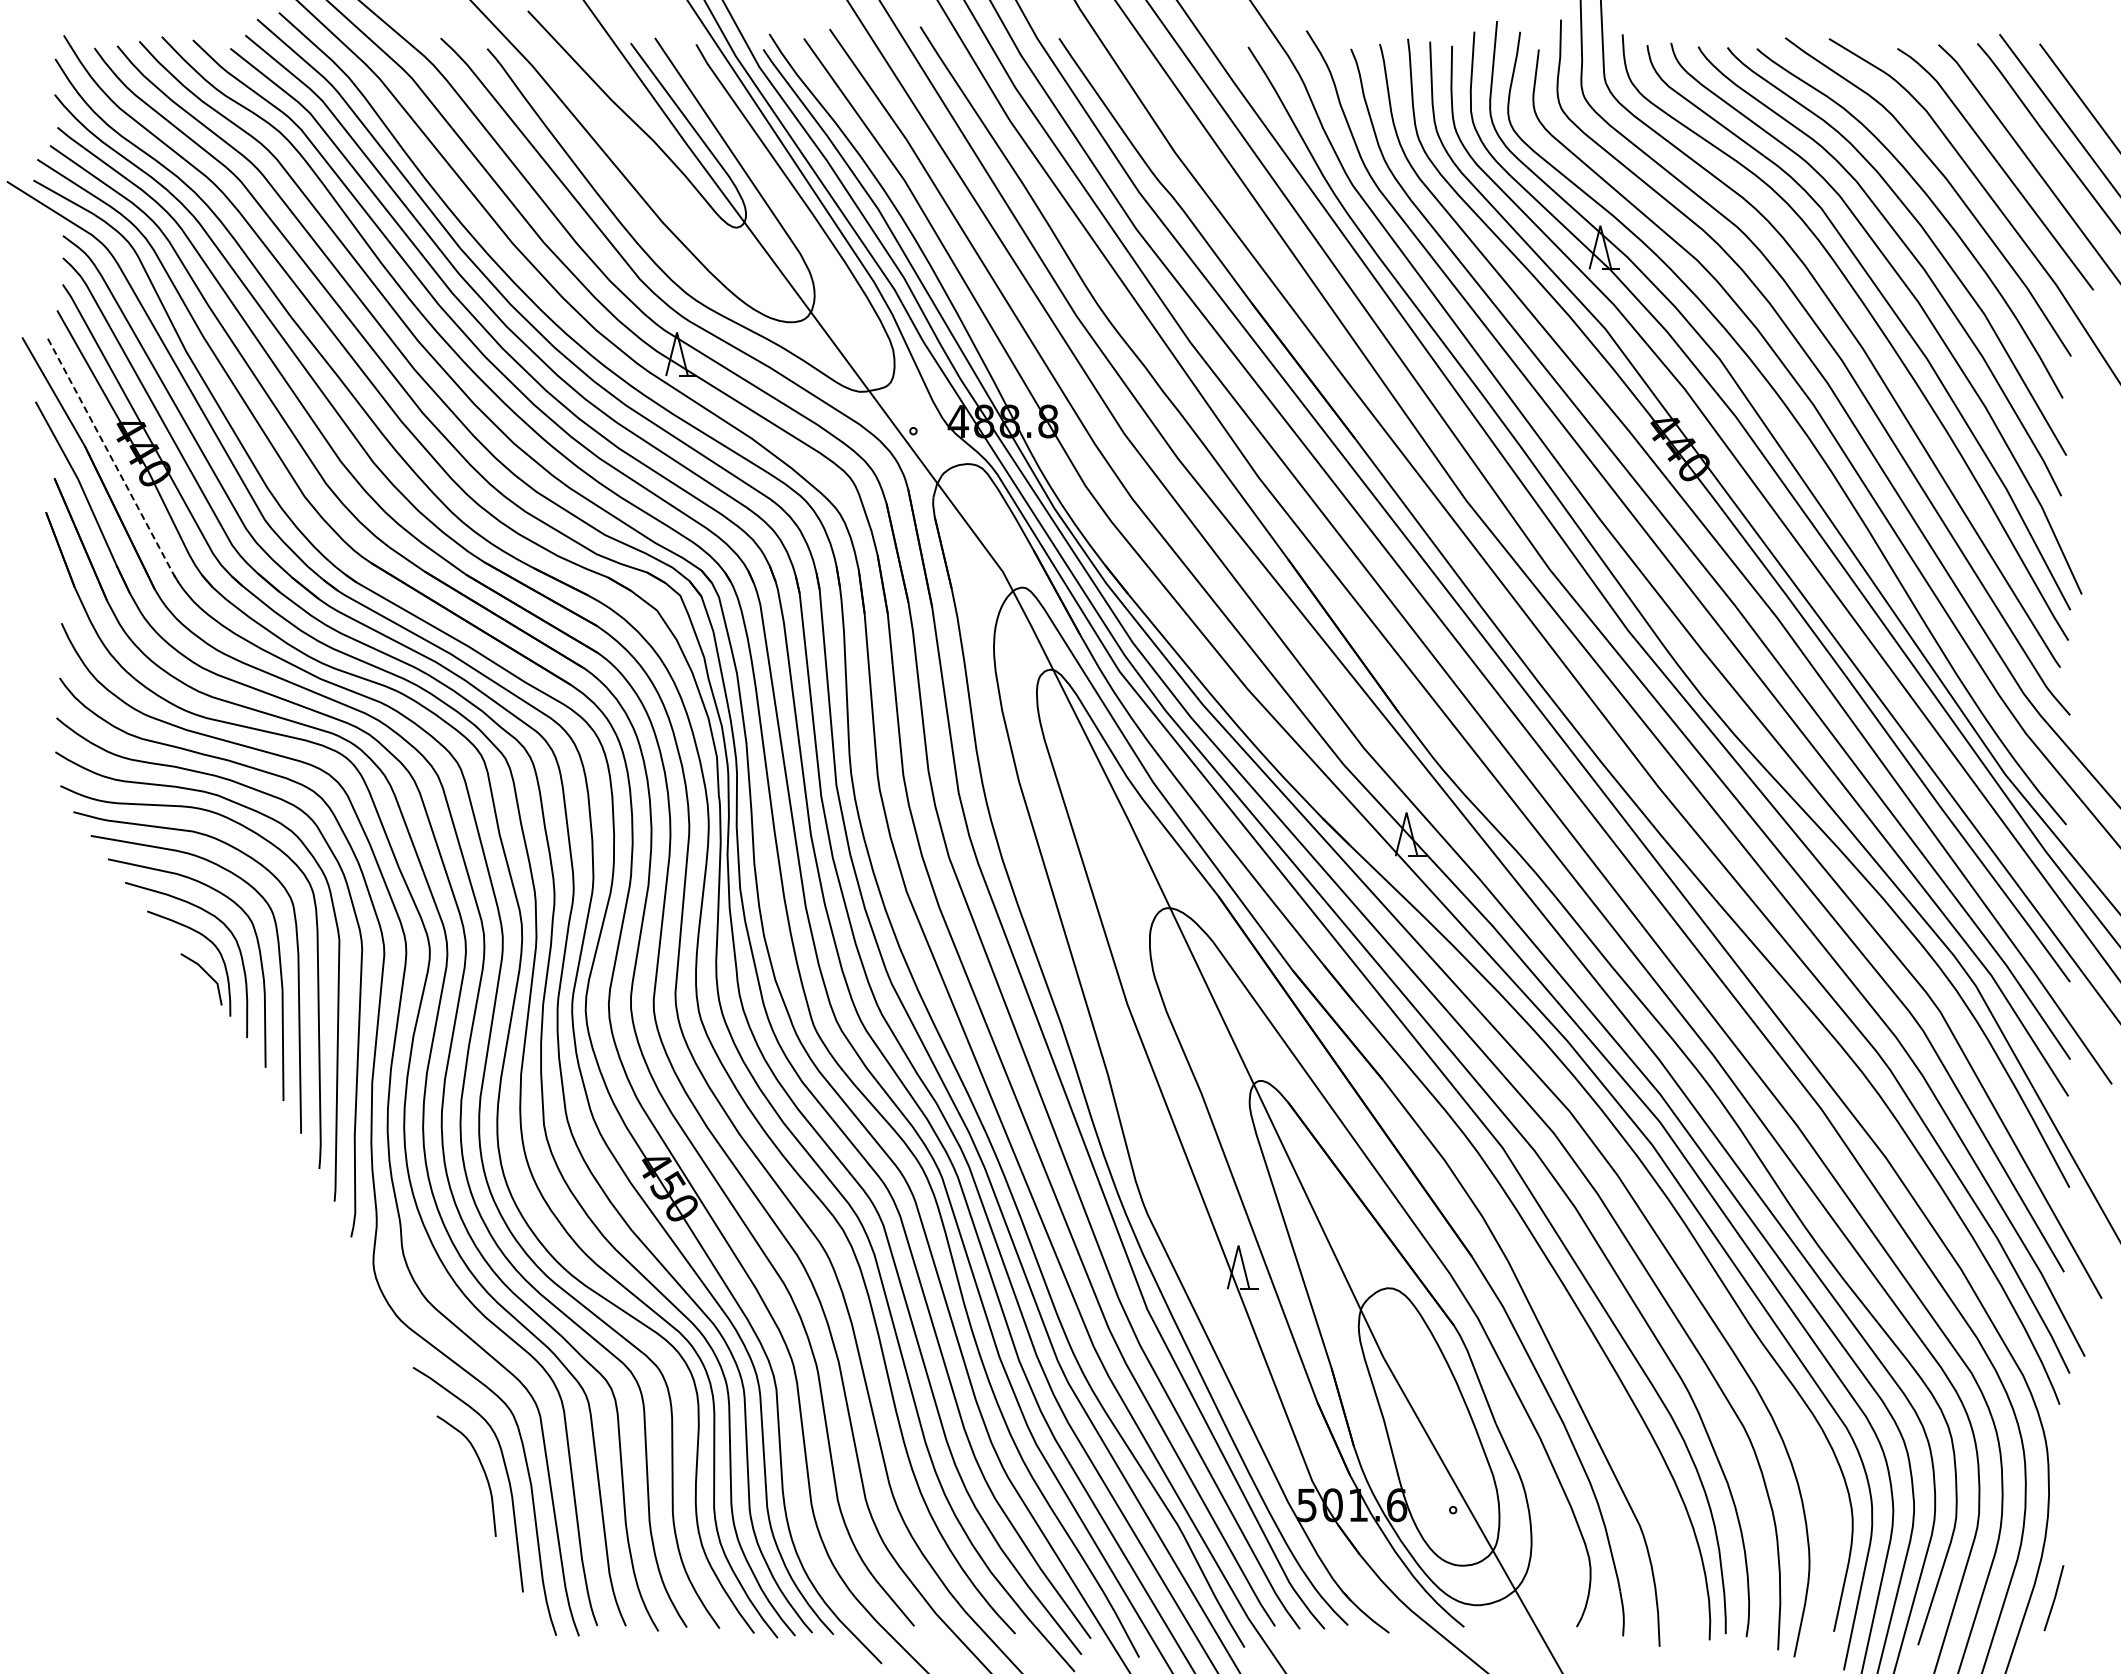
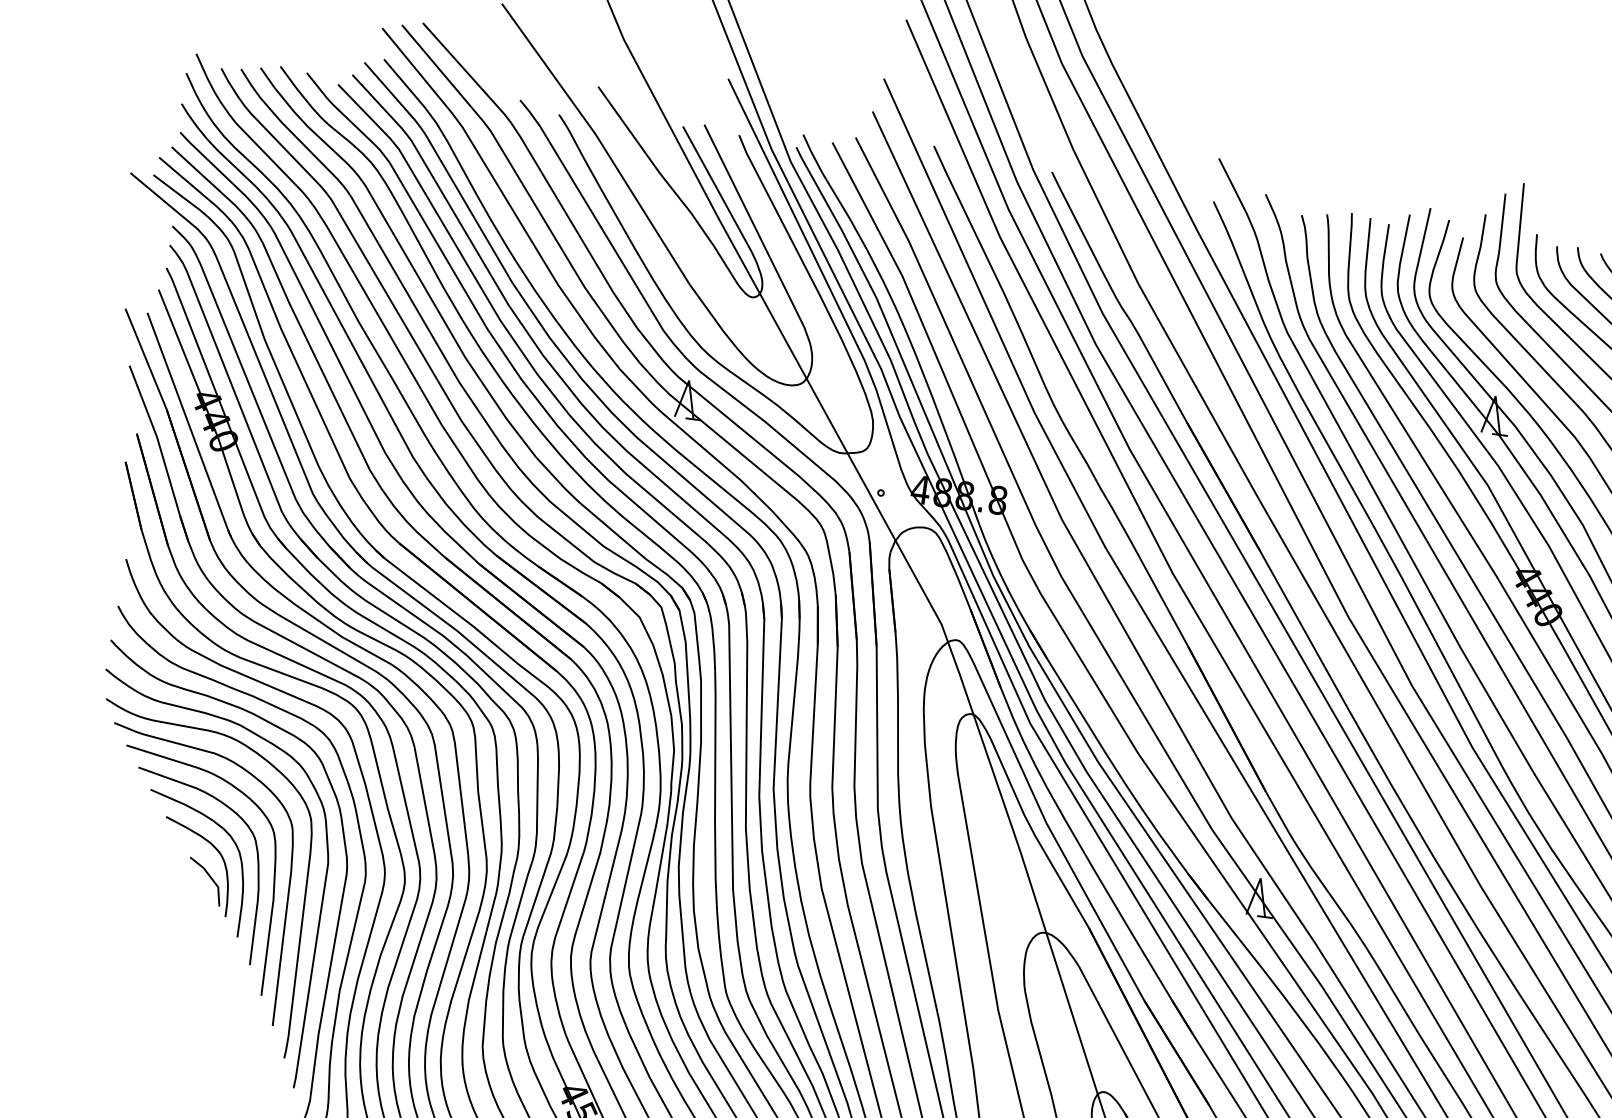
line: (113, 461) -> (189, 426), dashed -> solid

